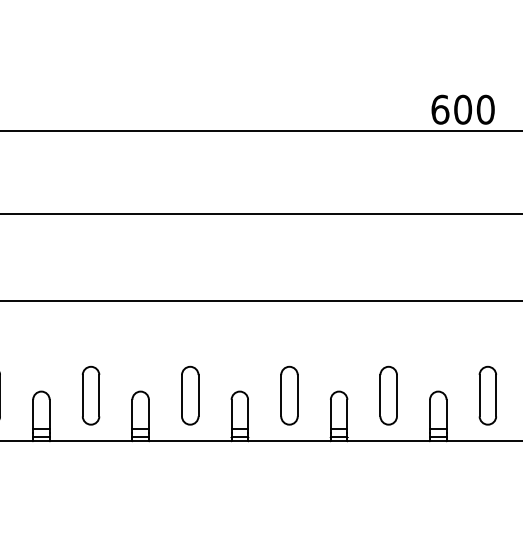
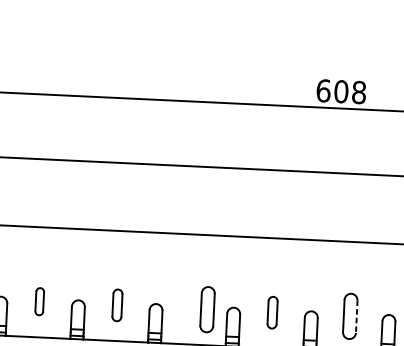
text: (485, 109) -> (358, 92), 600 -> 608
part: (90, 395) -> (39, 301), size x0.6
part: (190, 395) -> (117, 305), size x0.7
part: (289, 395) -> (207, 309), moved
part: (388, 395) -> (272, 312), size x0.7
line: (496, 395) -> (357, 316), solid -> dashed

